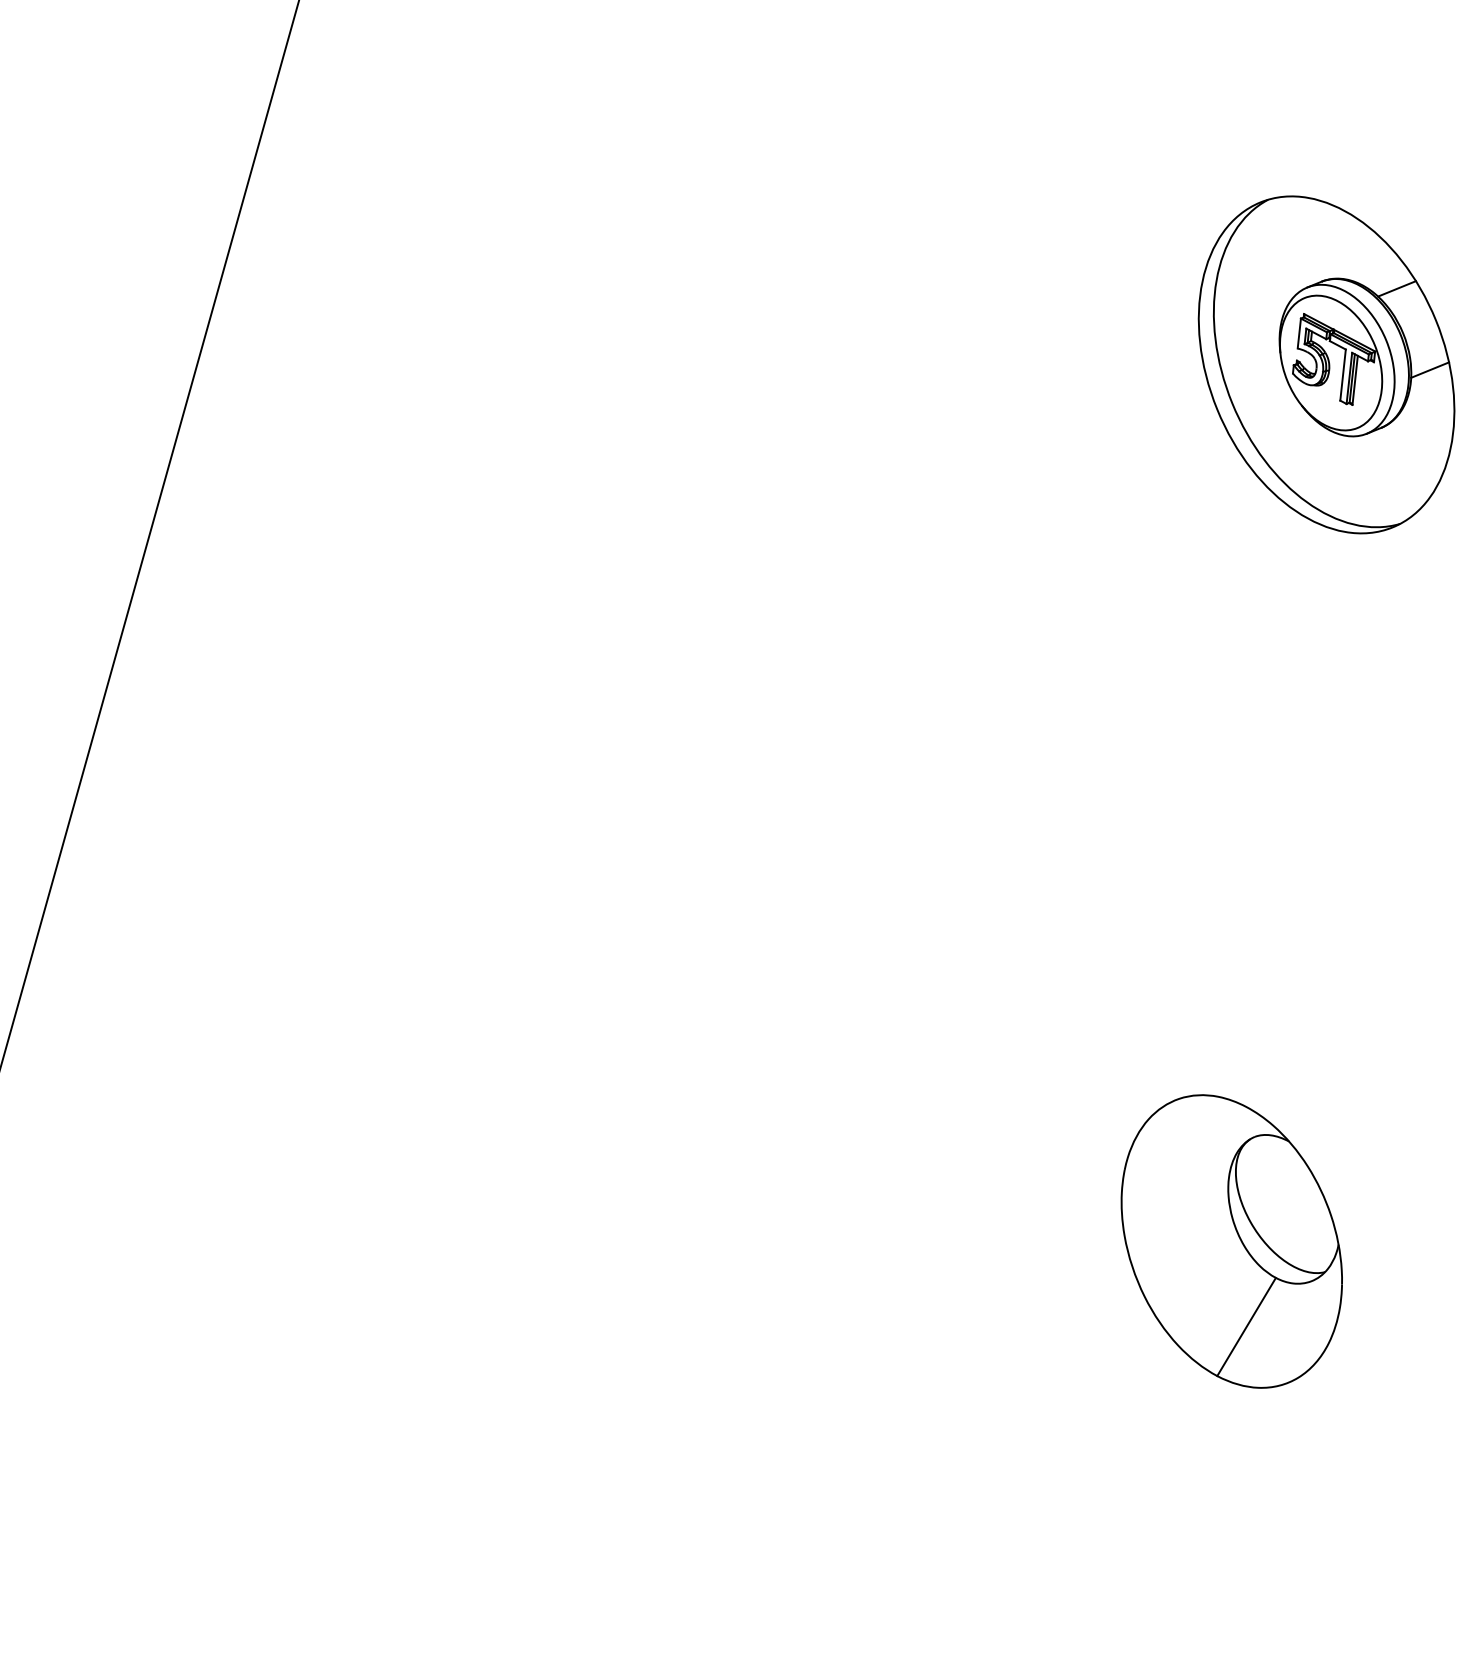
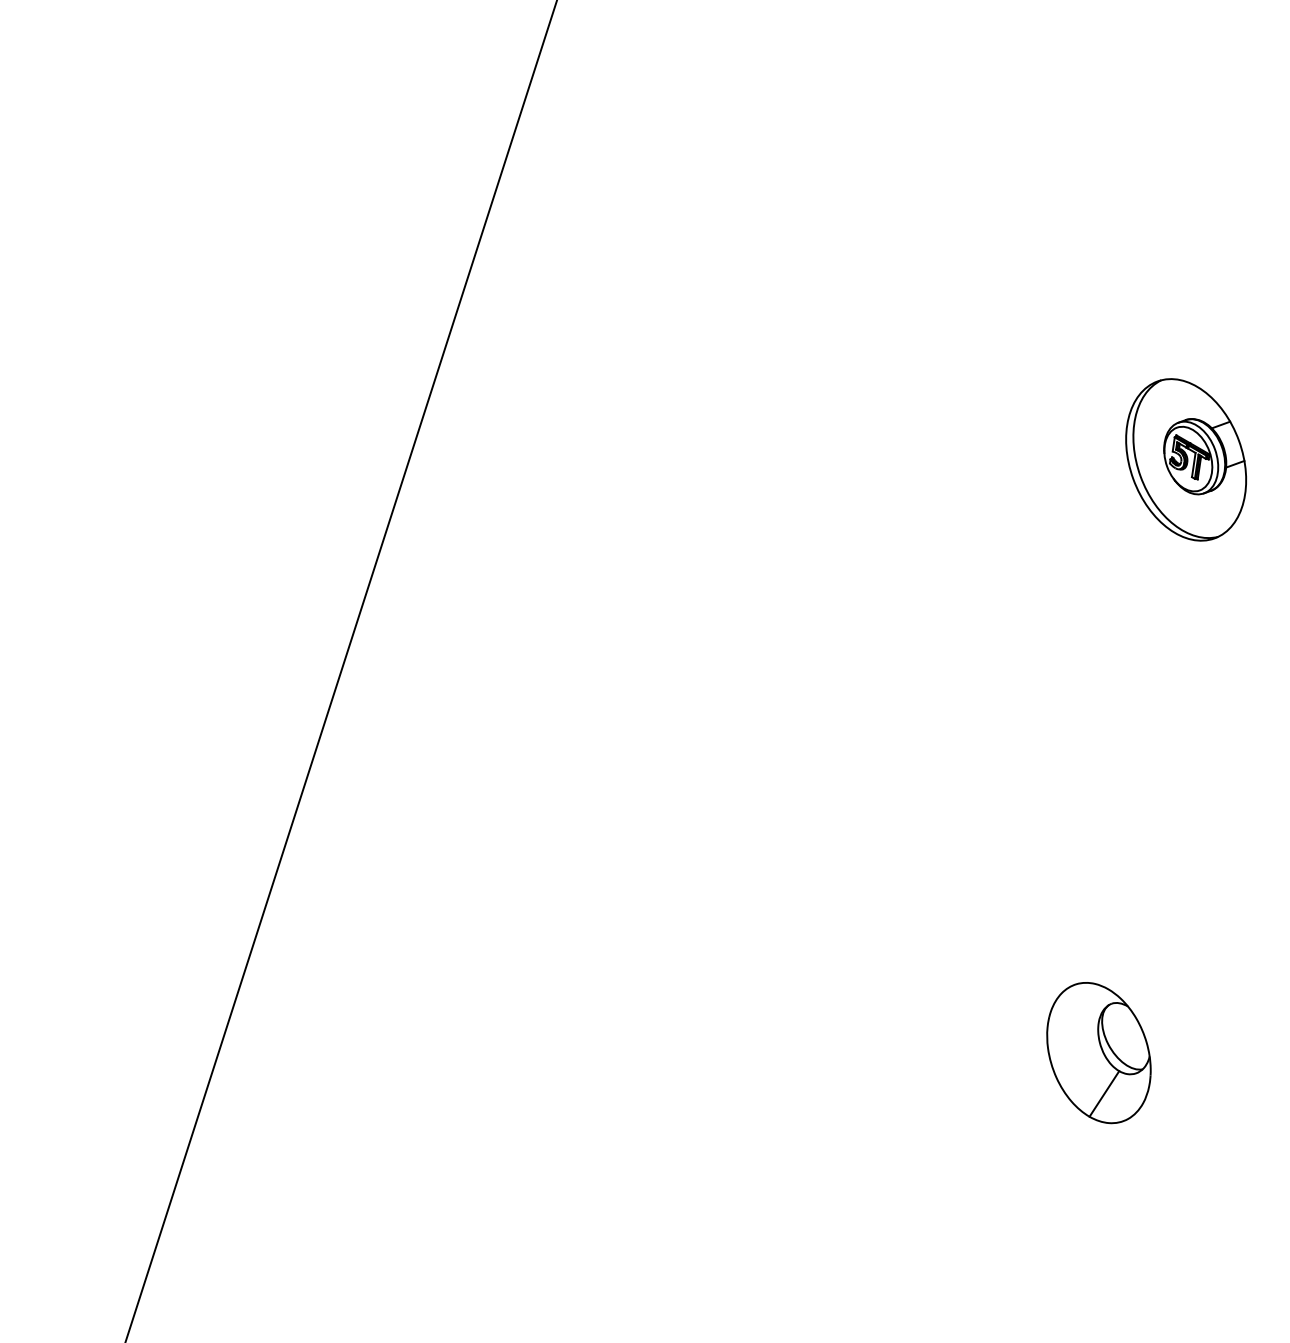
part: (1325, 364) -> (1185, 459), size x0.7
part: (1231, 1240) -> (1098, 1052), size x0.7

